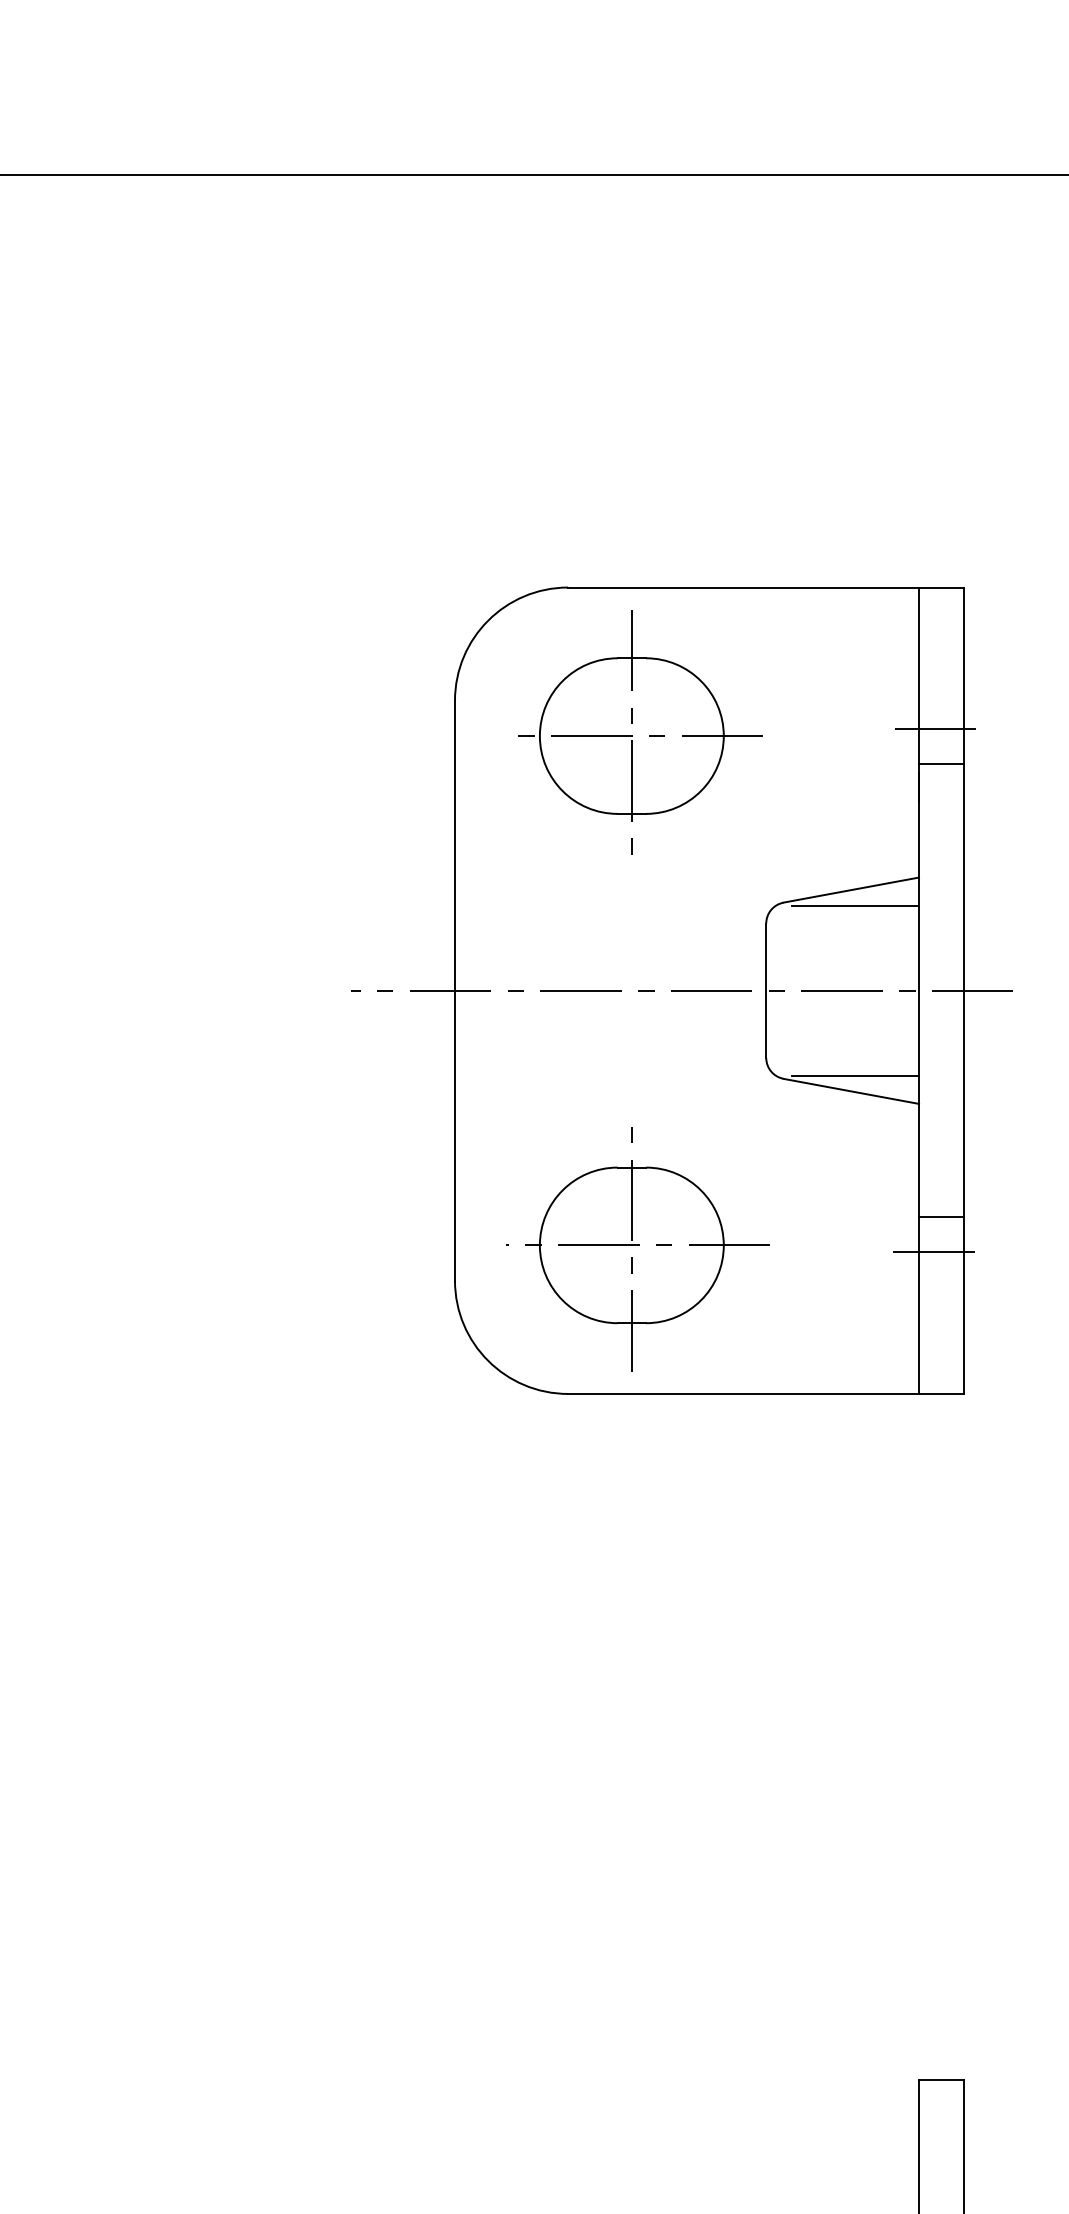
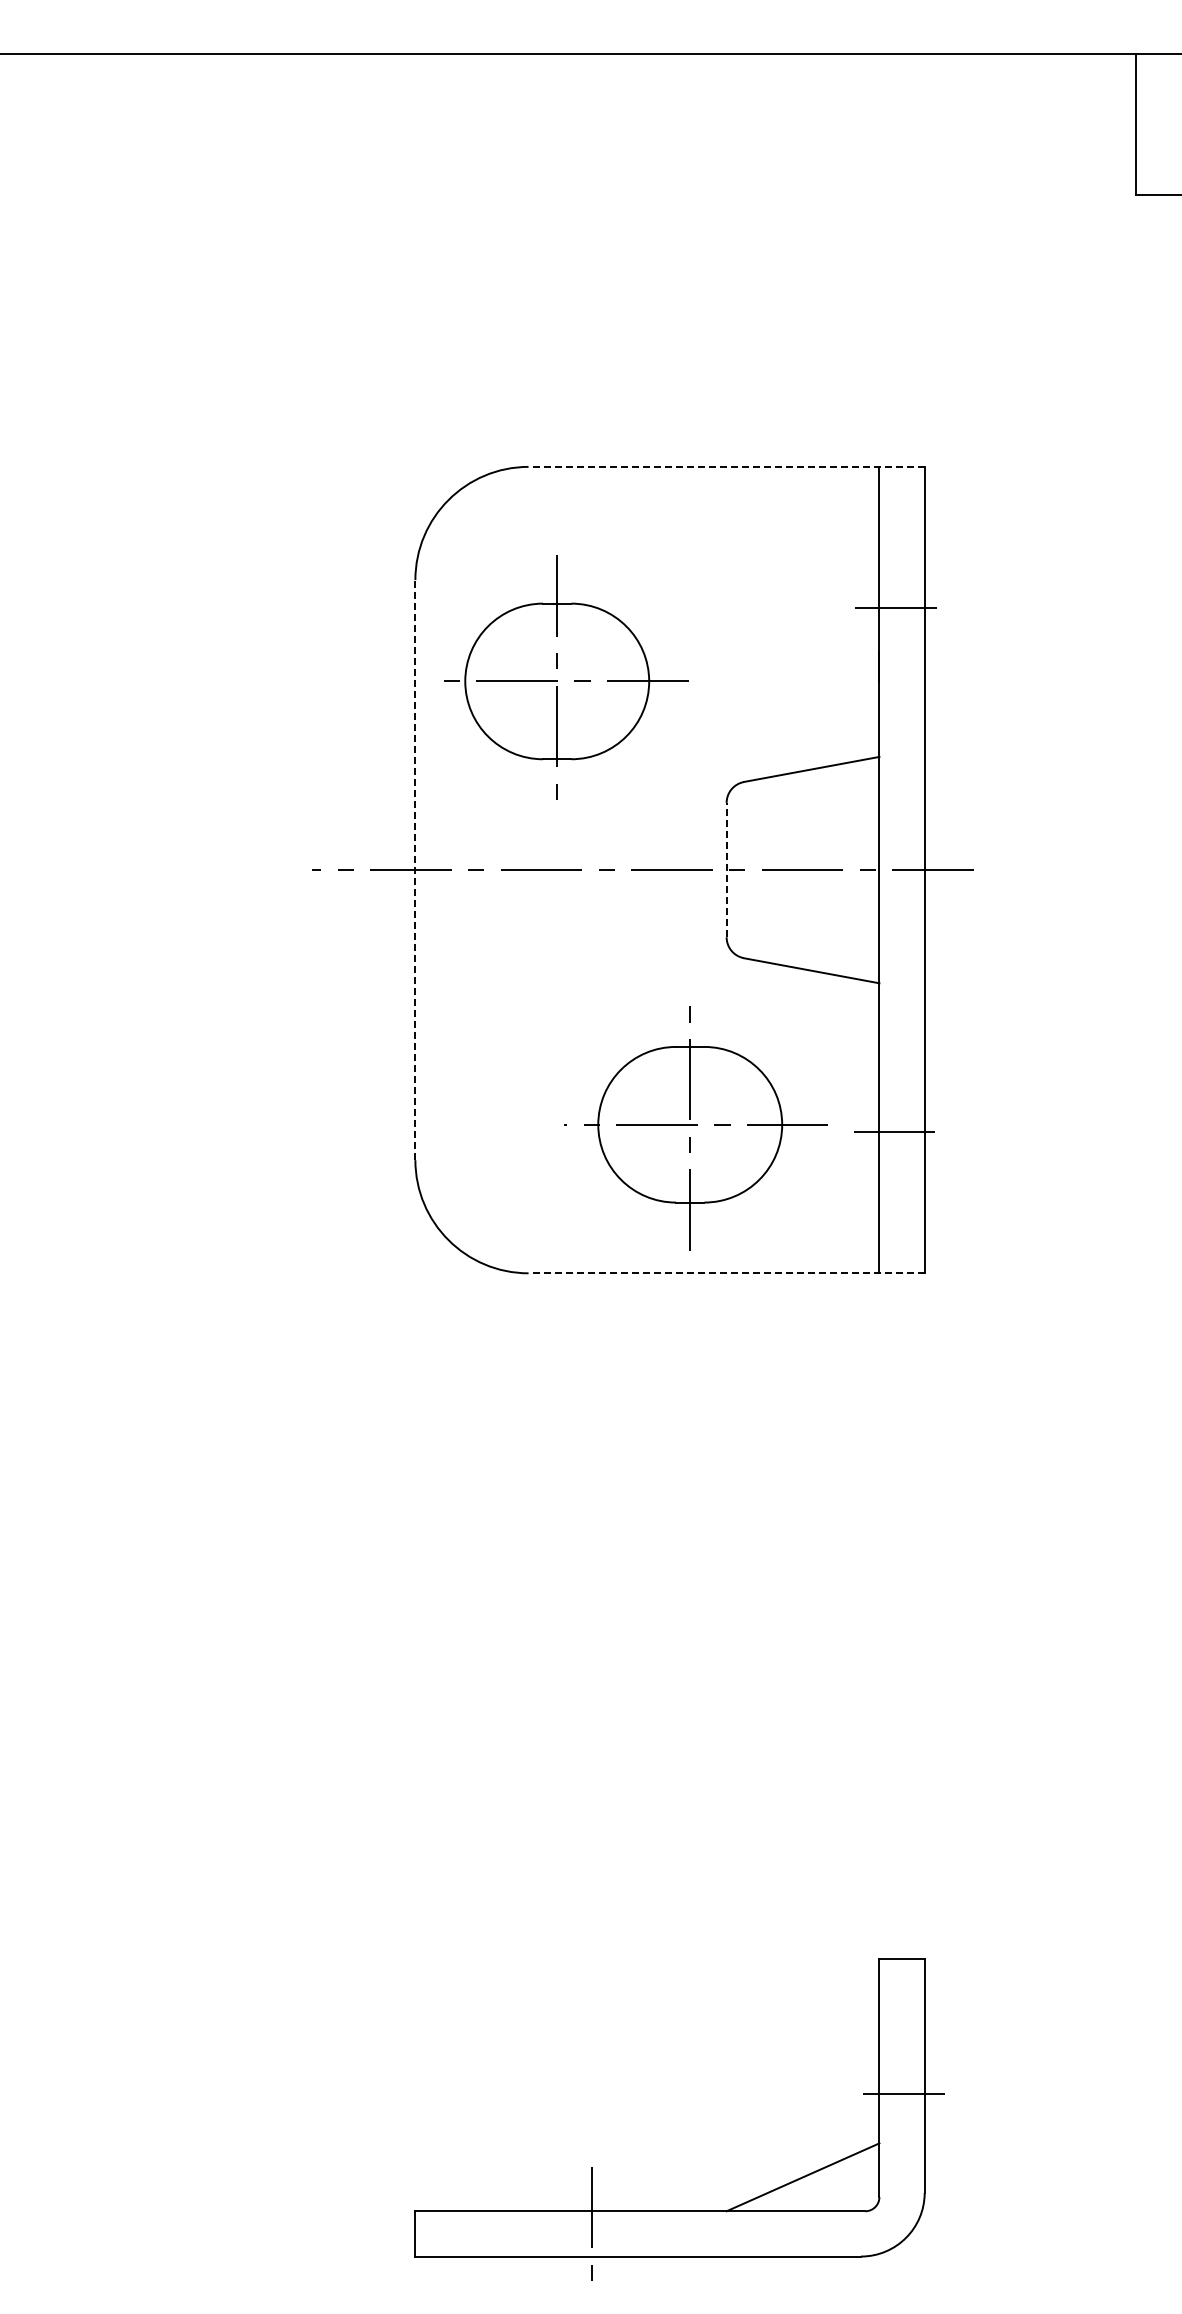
line: (766, 587) -> (726, 466), solid -> dashed
part: (641, 732) -> (566, 677), moved
line: (941, 764) -> (901, 643), removed
line: (855, 906) -> (815, 785), removed
line: (455, 990) -> (415, 869), solid -> dashed
line: (766, 990) -> (726, 869), solid -> dashed
line: (855, 1075) -> (815, 954), removed
line: (941, 1217) -> (901, 1096), removed
part: (637, 1249) -> (695, 1128), moved
line: (766, 1394) -> (726, 1273), solid -> dashed

